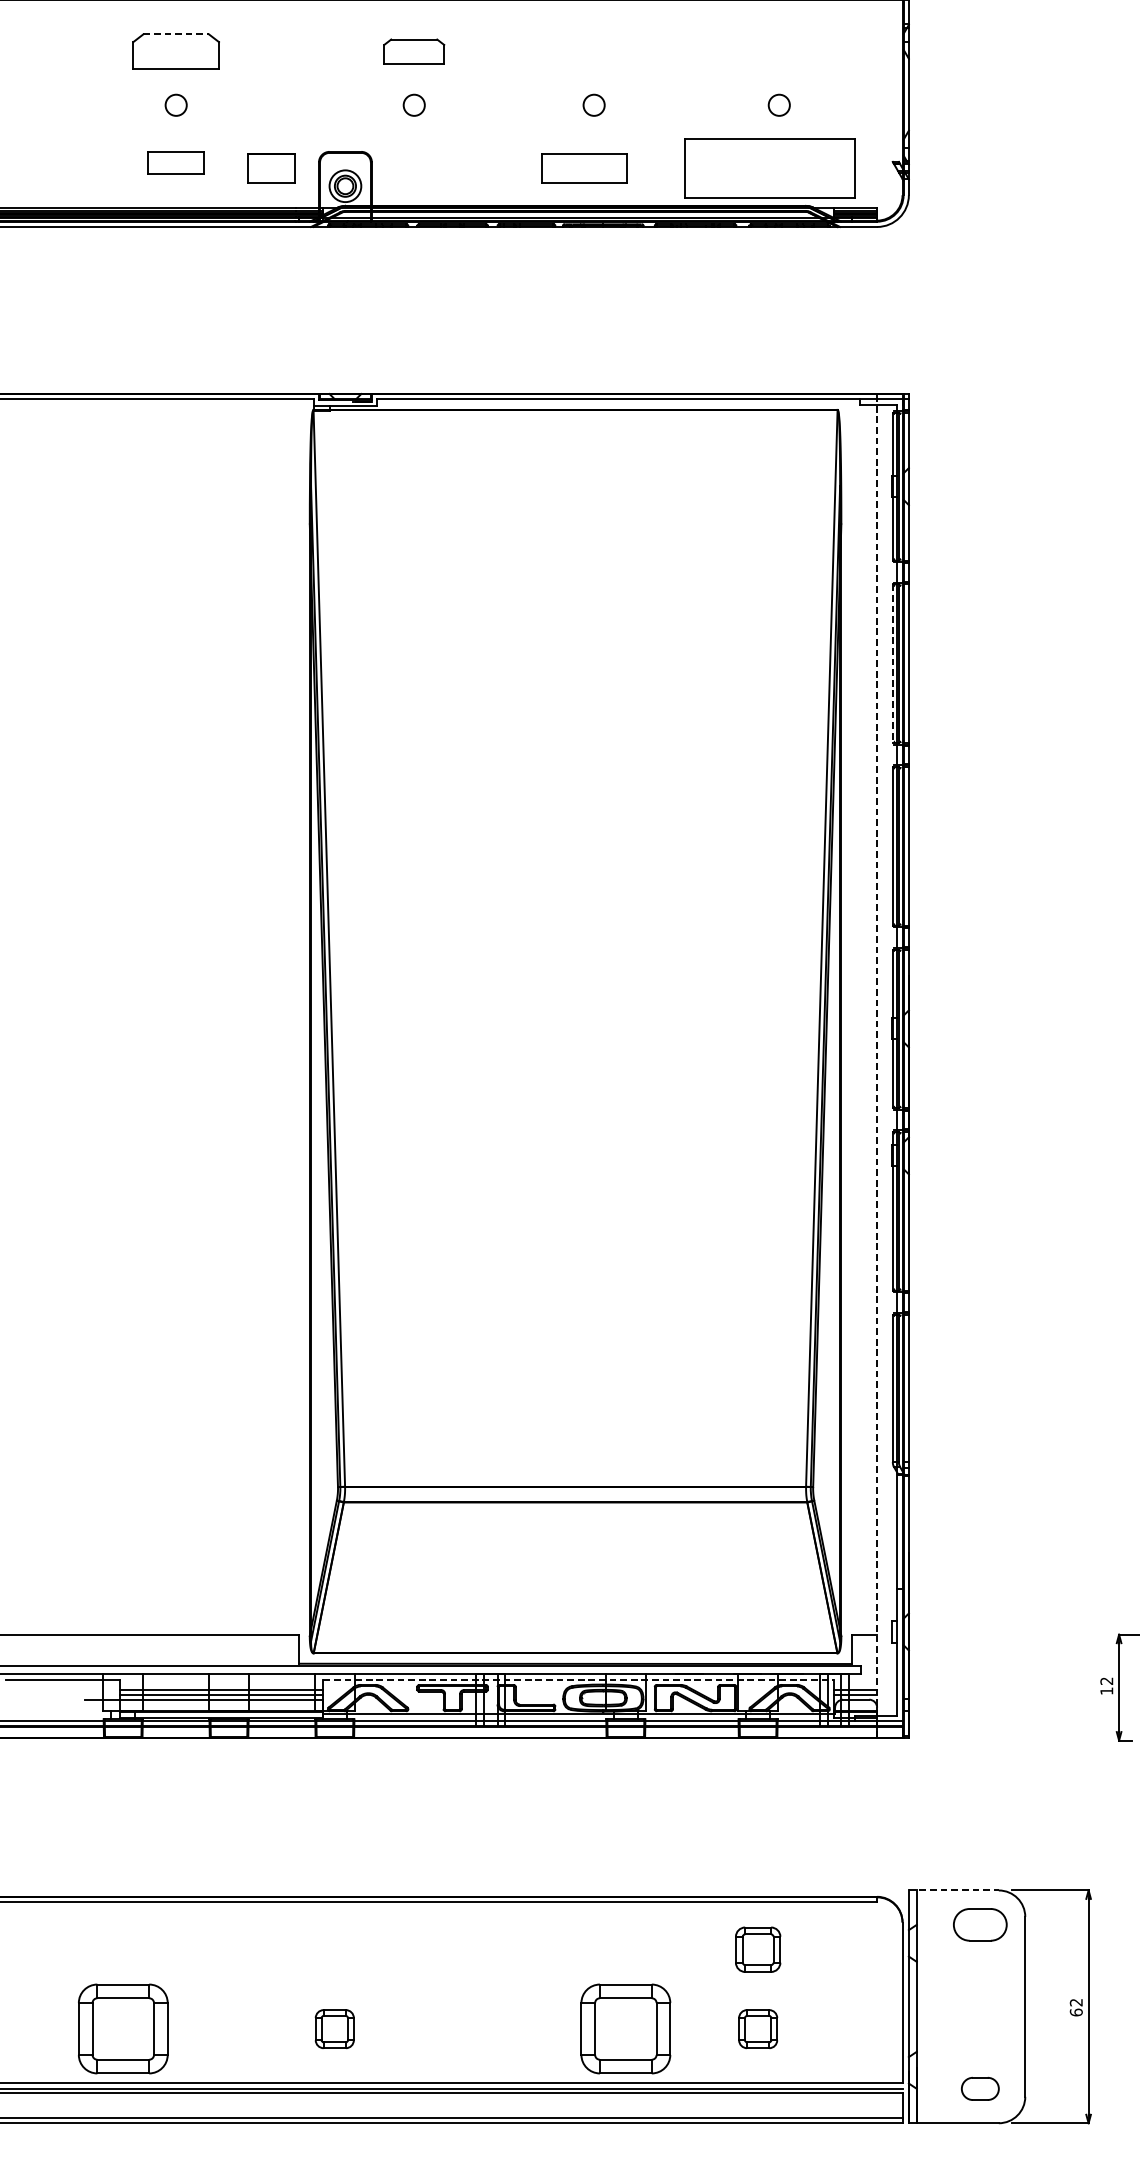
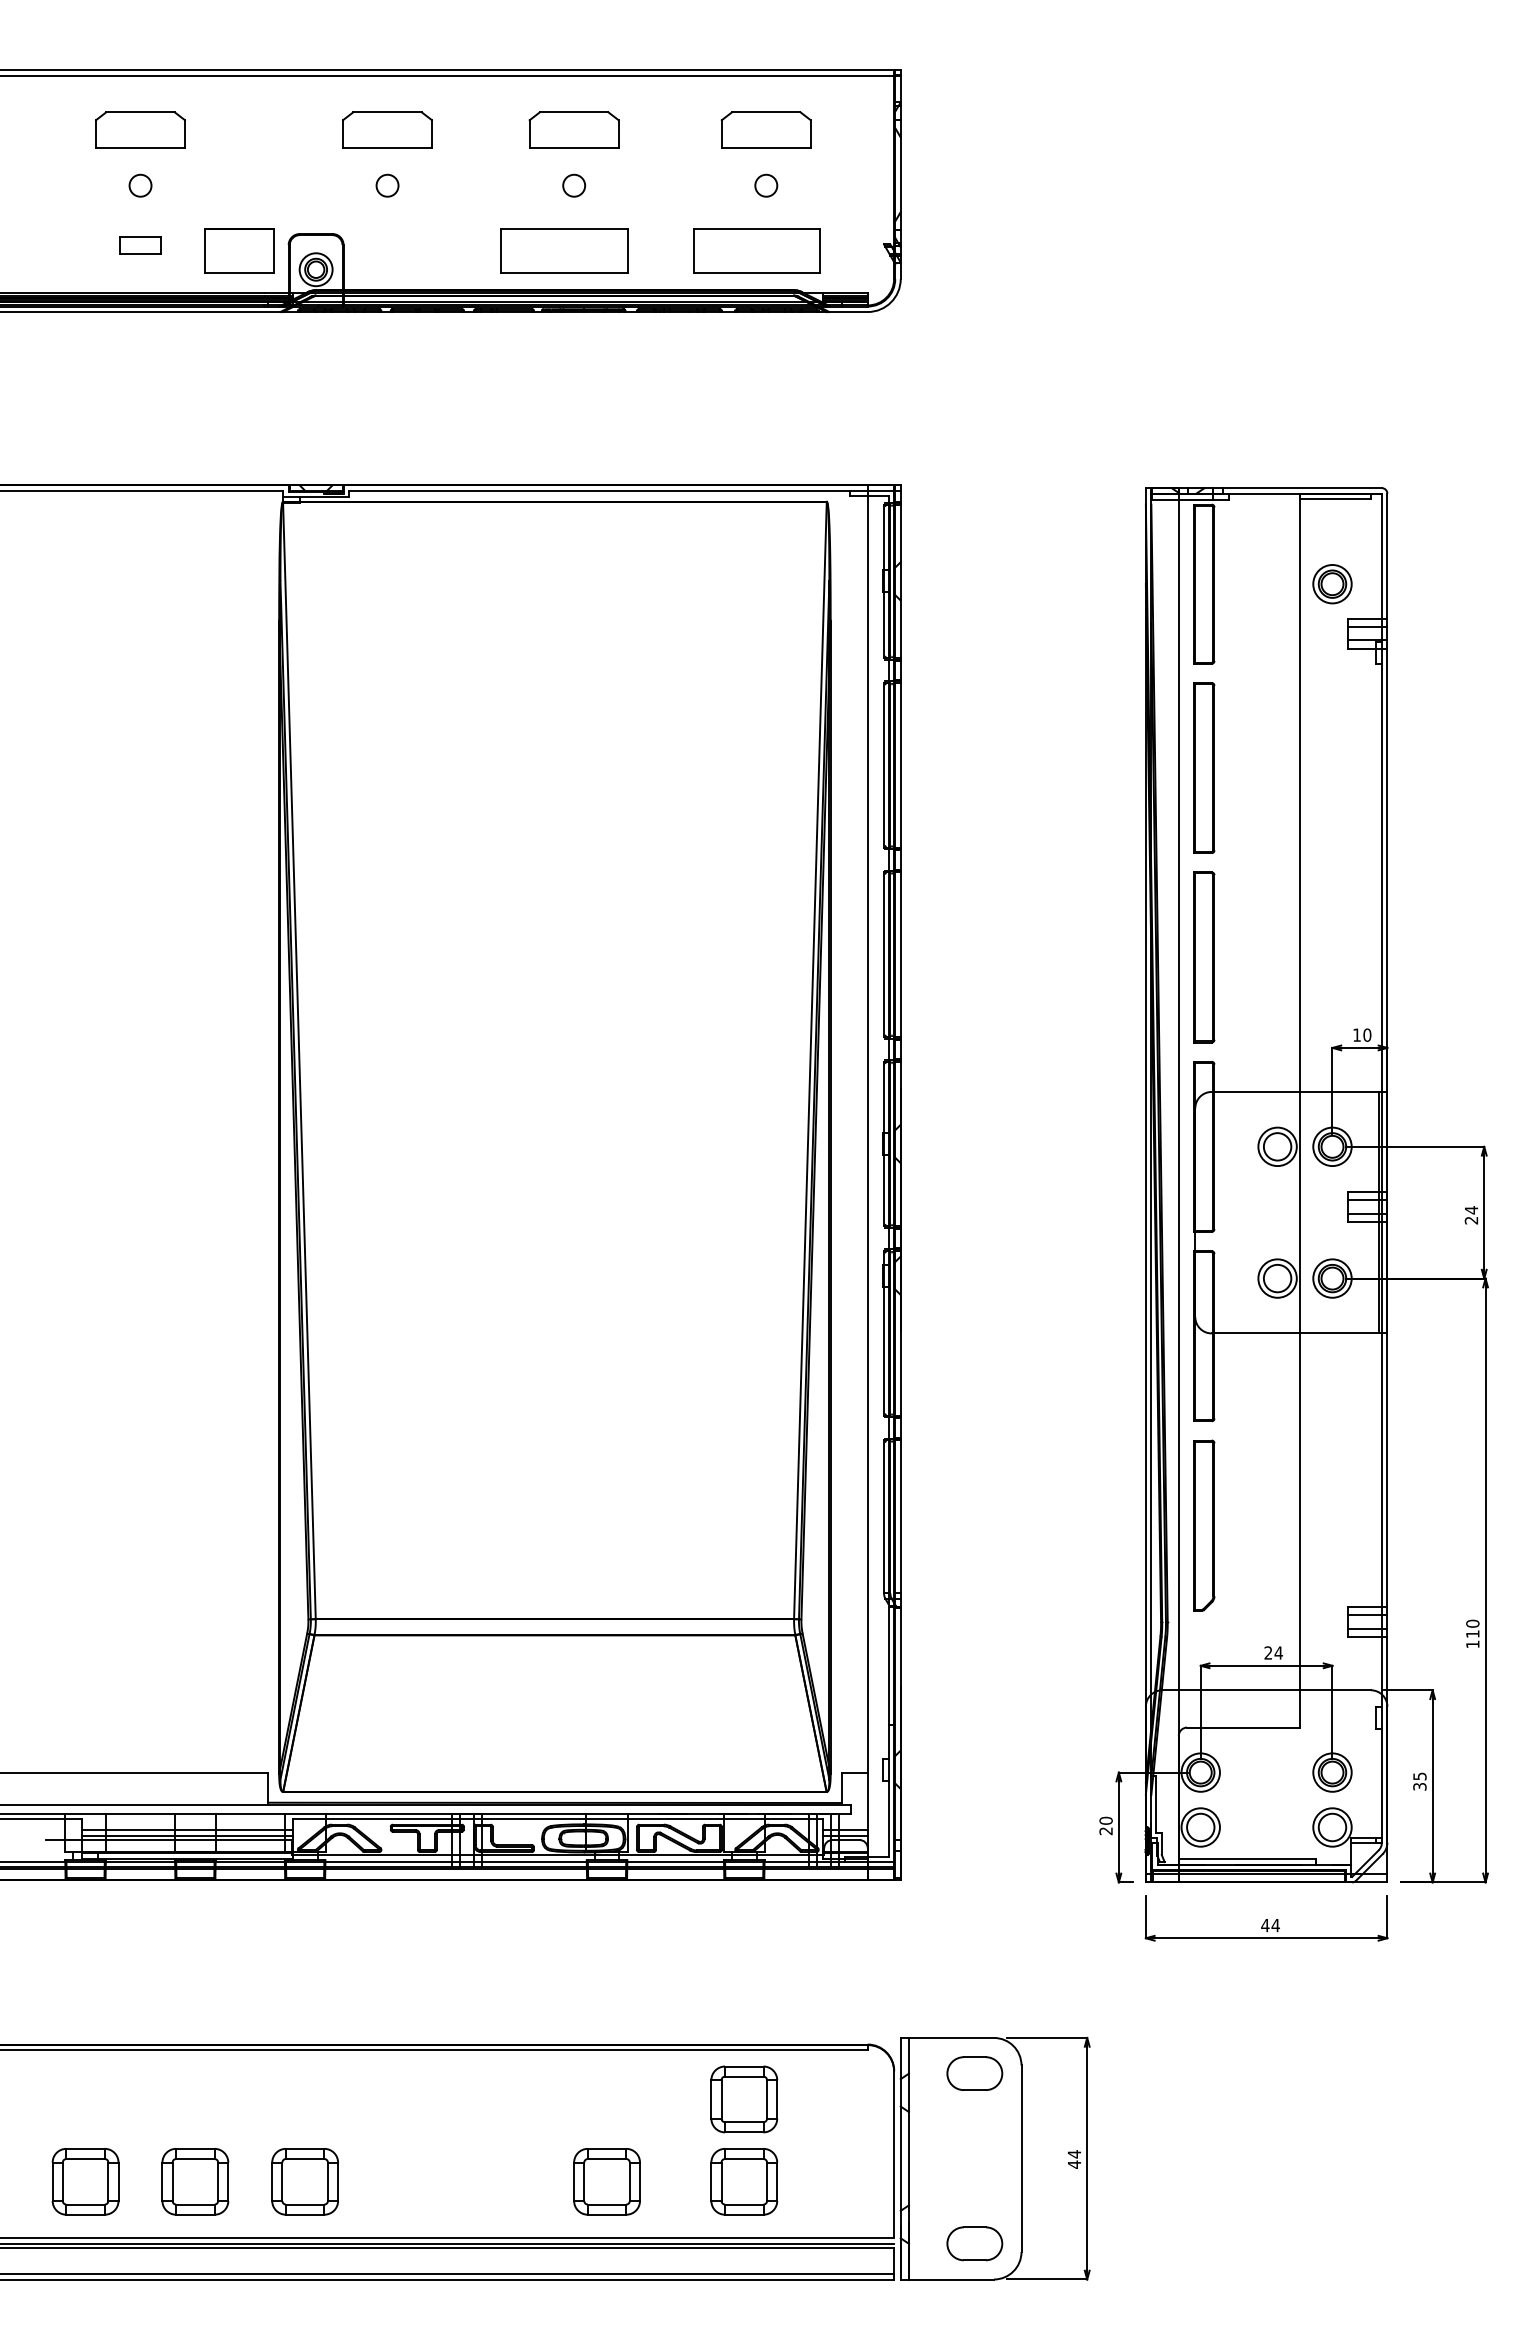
line: (177, 34) -> (141, 112), dashed -> solid
part: (414, 51) -> (387, 129), size x1.43
part: (593, 51) -> (573, 129), added
part: (778, 51) -> (765, 129), added
part: (176, 162) -> (140, 245), size x0.71
part: (271, 167) -> (239, 250), size x1.43
part: (584, 167) -> (564, 250), size x1.43
part: (769, 167) -> (756, 250), size x0.71
line: (893, 664) -> (884, 765), dashed -> solid
line: (876, 1065) -> (867, 1181), dashed -> solid
line: (579, 1679) -> (558, 1819), dashed -> solid
text: (1106, 1685) -> (1105, 1825), 12 -> 20
line: (953, 1890) -> (947, 2037), dashed -> solid
part: (758, 1949) -> (744, 2099), size x1.43
text: (1076, 2007) -> (1074, 2159), 62 -> 44
part: (123, 2028) -> (85, 2181), size x0.71
part: (229, 2028) -> (195, 2181), added
part: (334, 2028) -> (304, 2181), size x1.67
part: (625, 2028) -> (606, 2181), size x0.71
part: (758, 2028) -> (744, 2181), size x1.67
part: (979, 2088) -> (974, 2243), size x1.43

